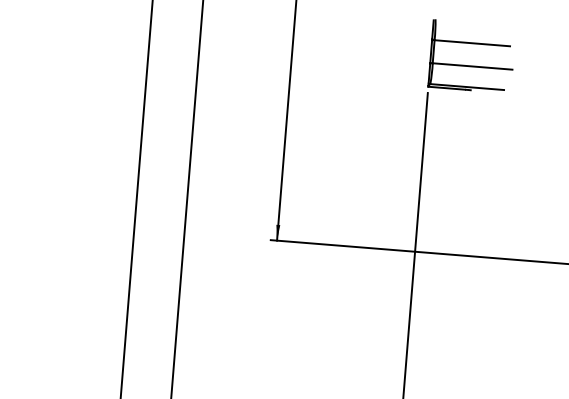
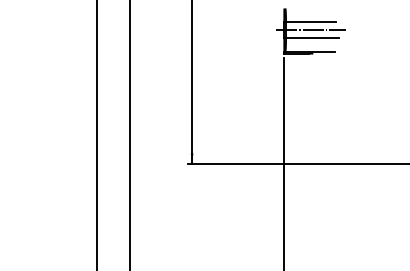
line: (470, 55) -> (310, 30), added

